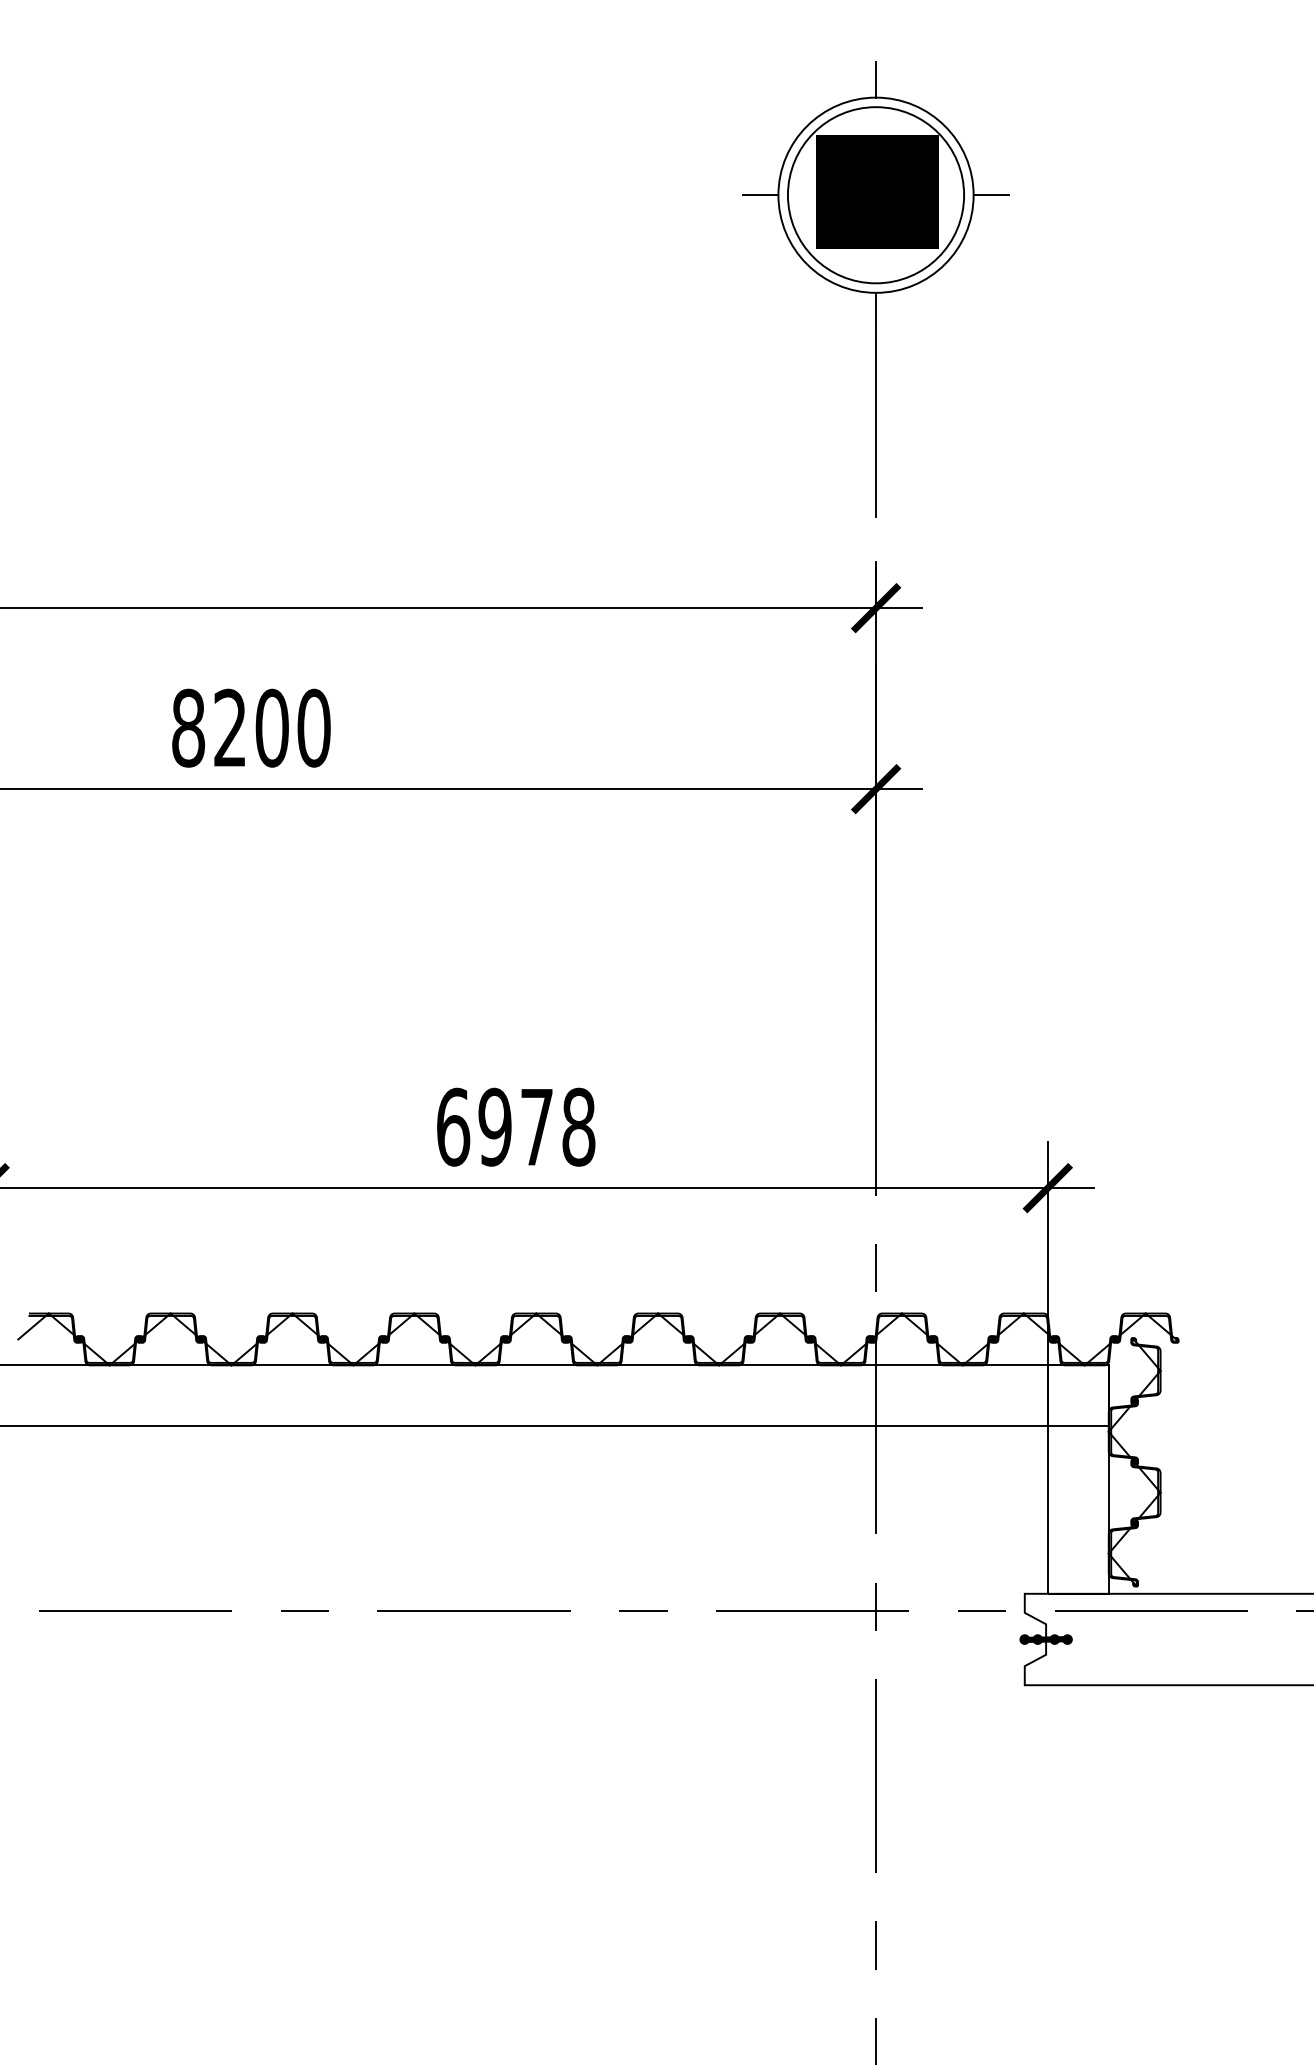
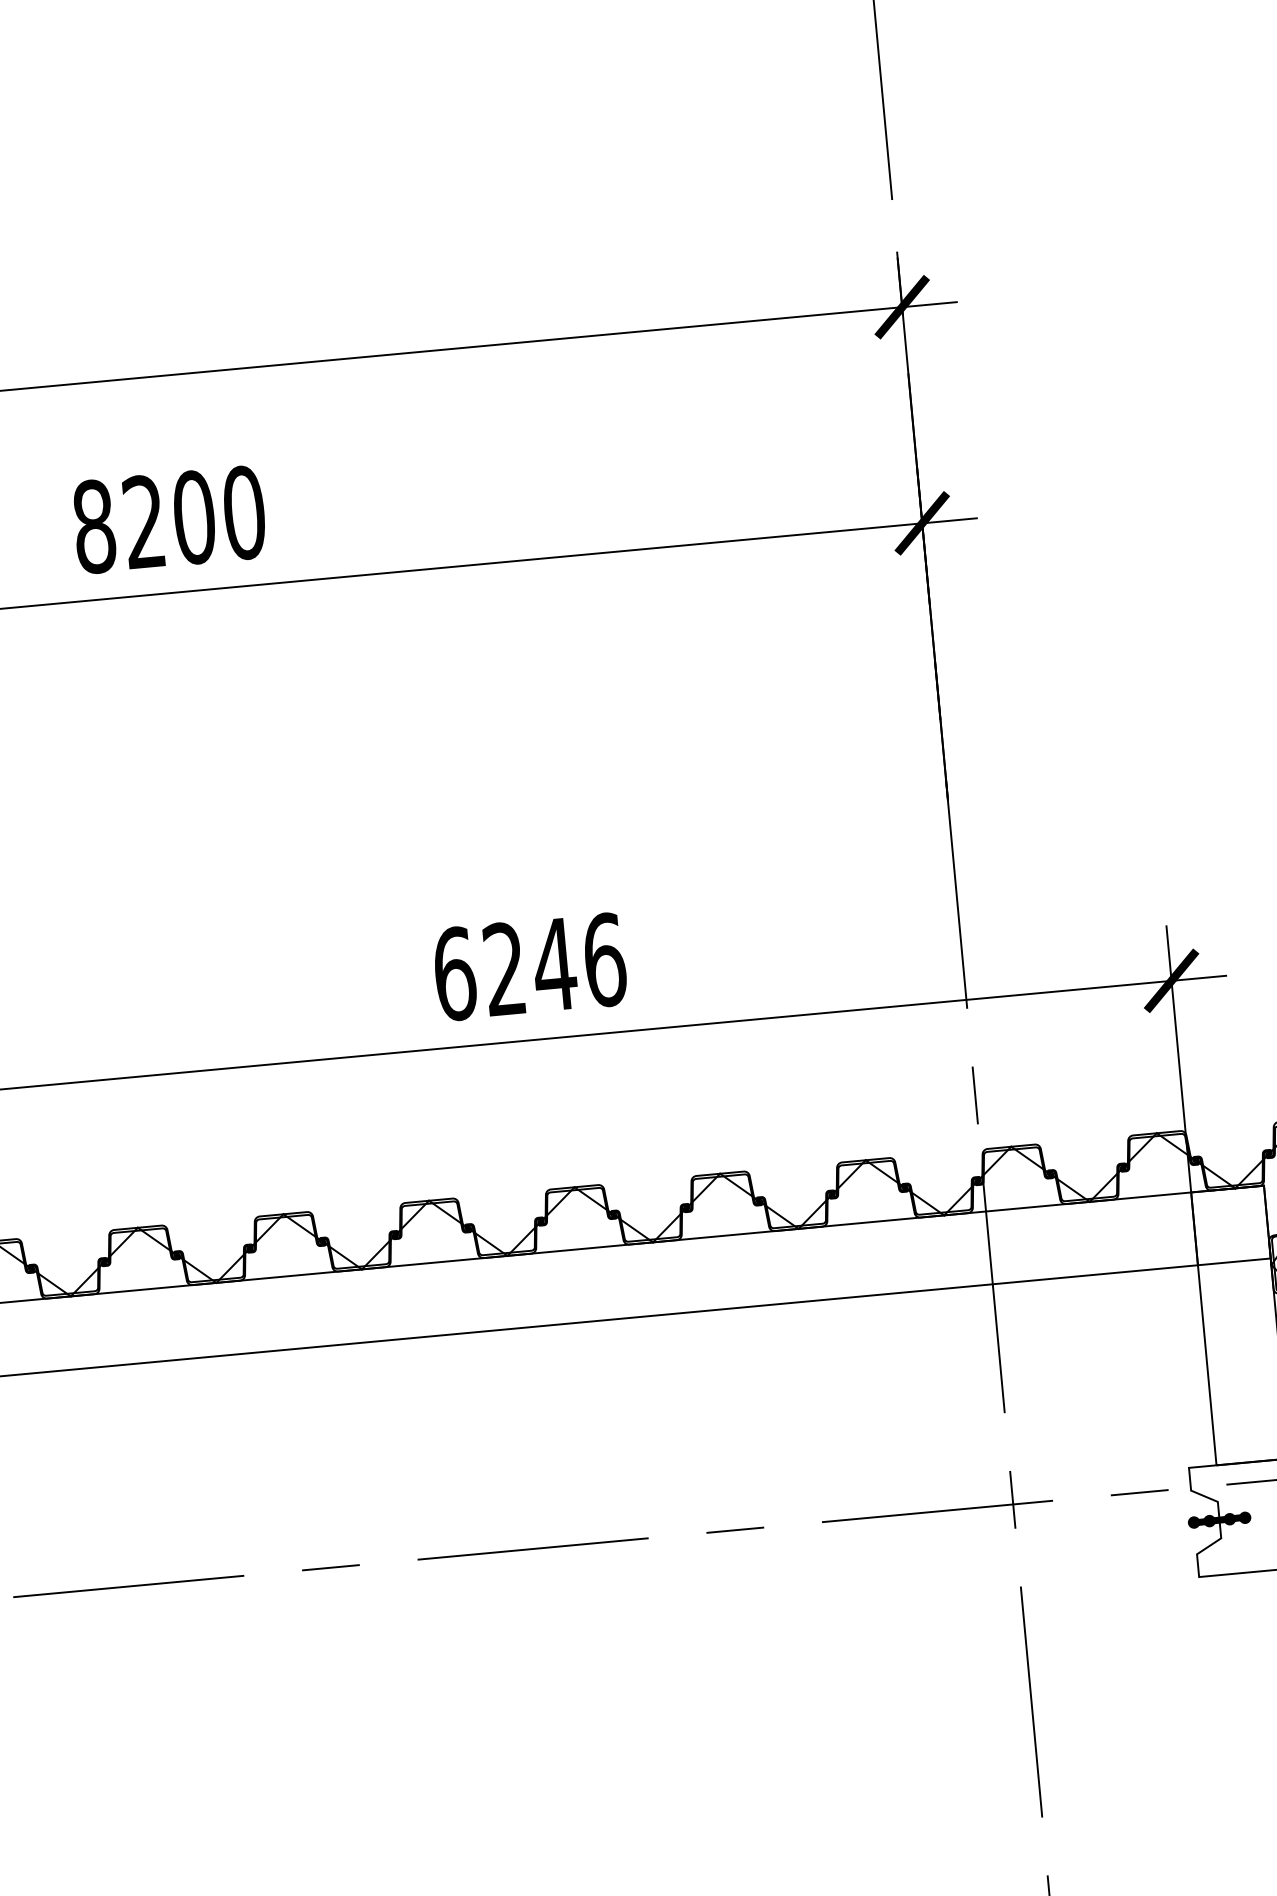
text: (536, 1126) -> (554, 963), 6978 -> 6246

